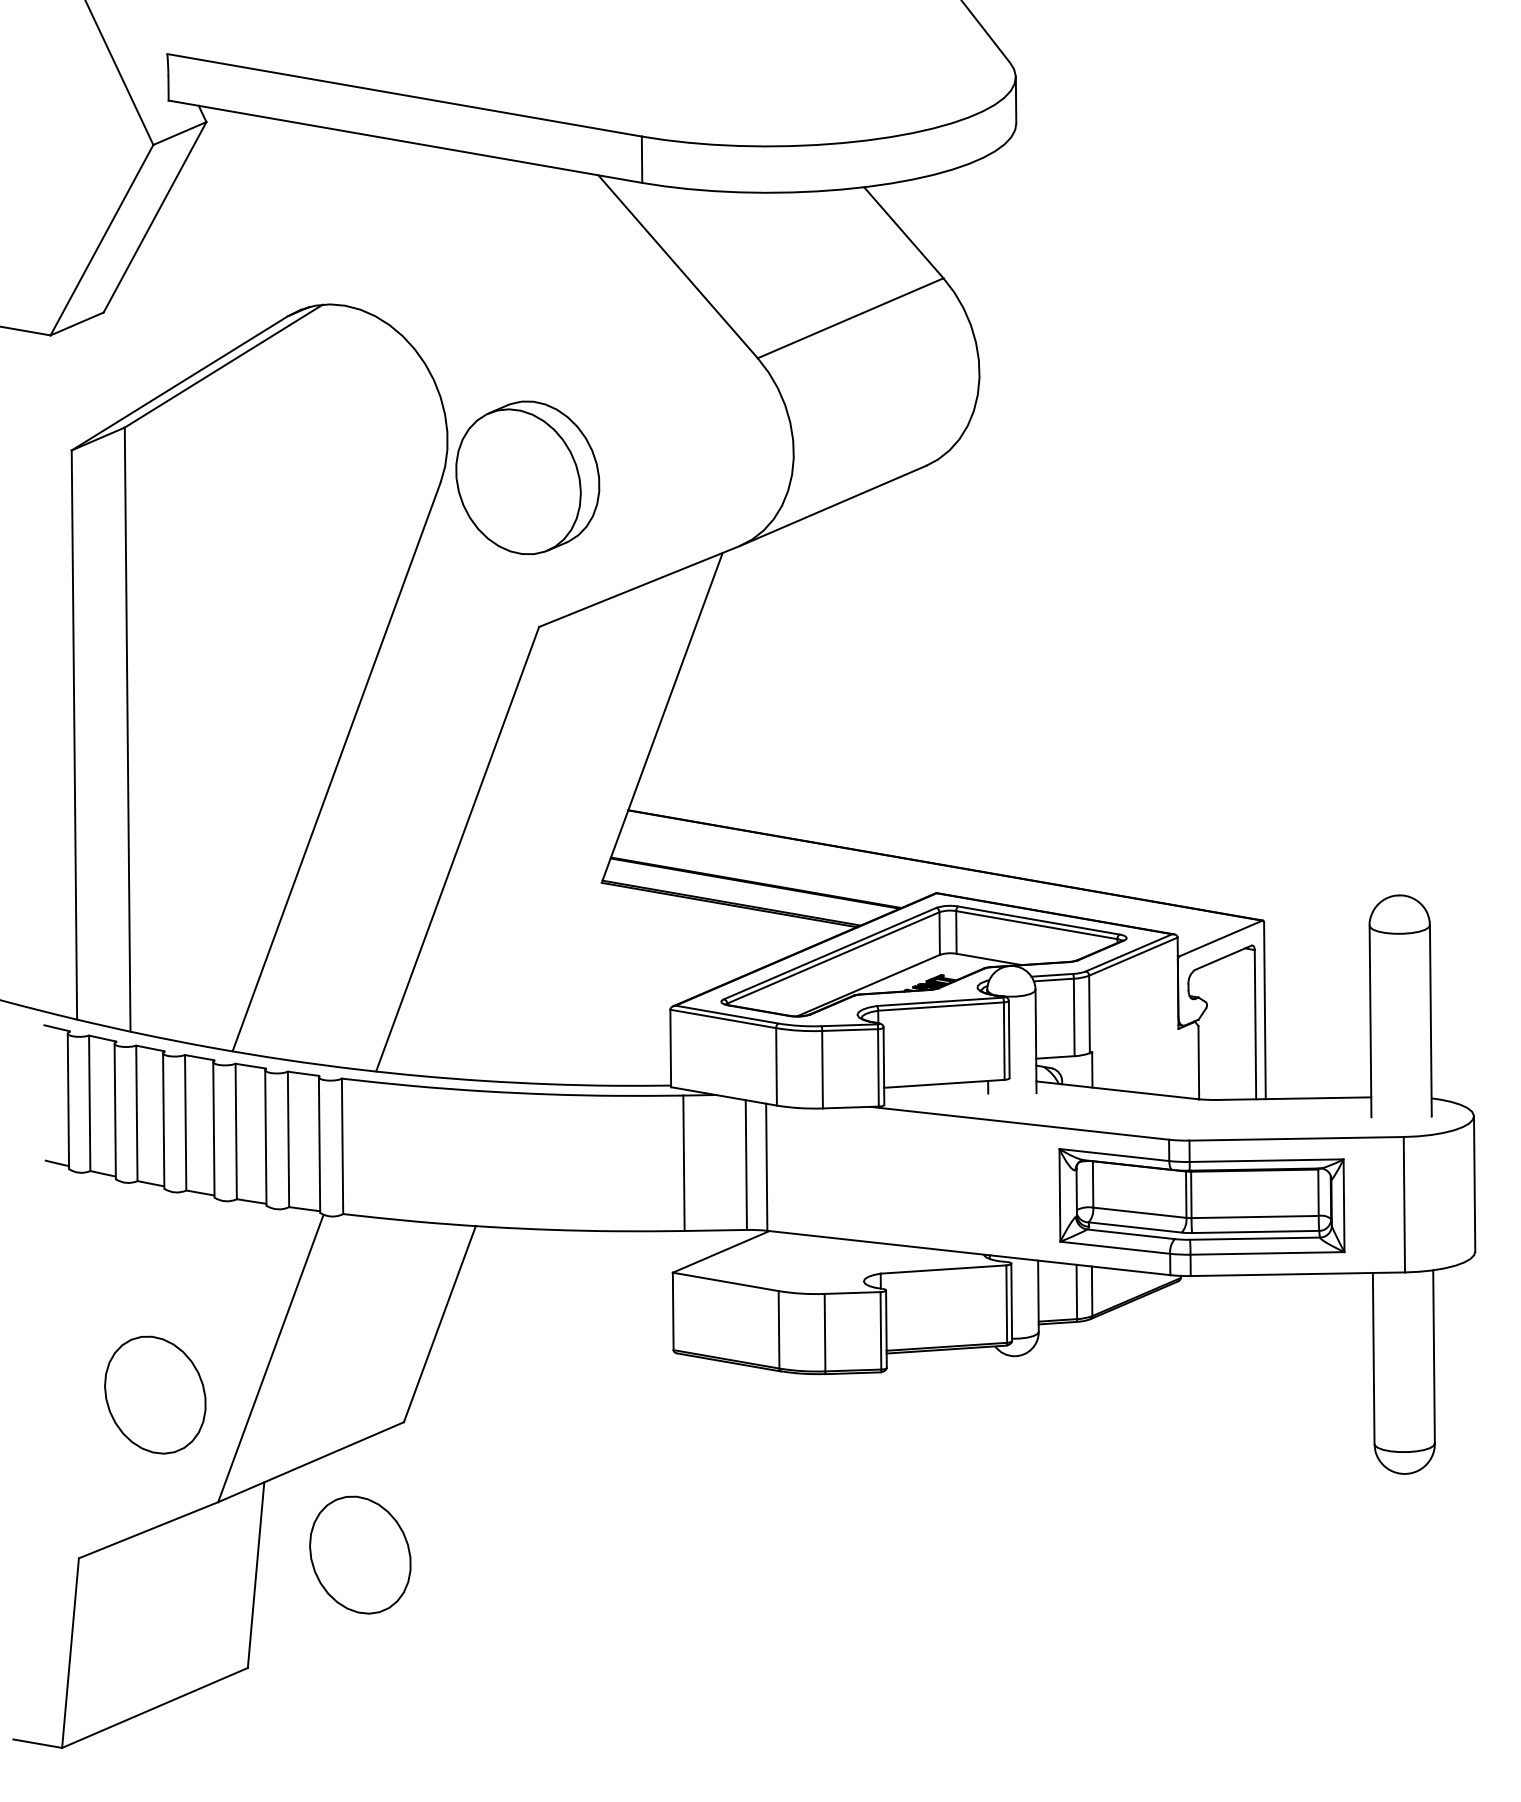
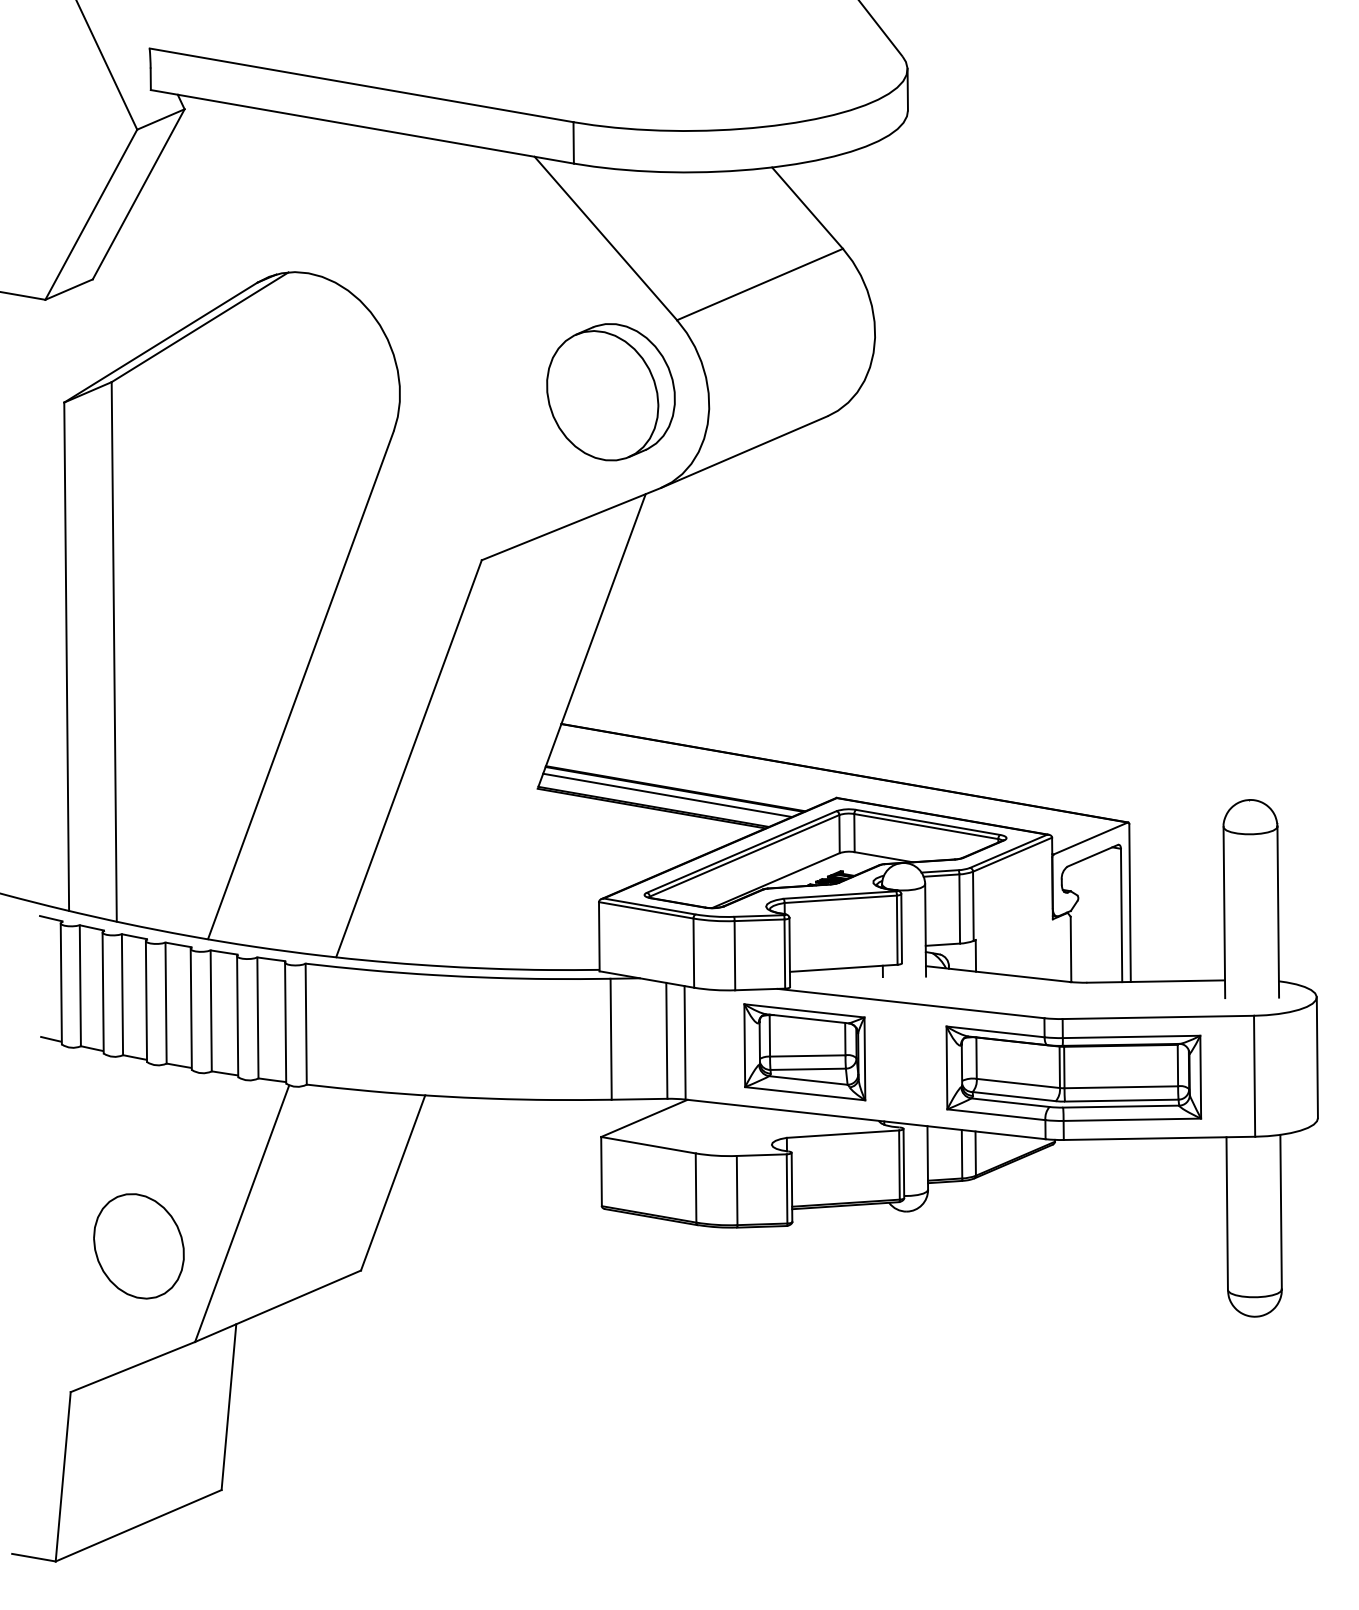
part: (527, 477) -> (610, 391), moved
line: (746, 890) -> (666, 795), added
part: (900, 1177) -> (804, 1051), added
part: (360, 1554) -> (322, 1388), removed

